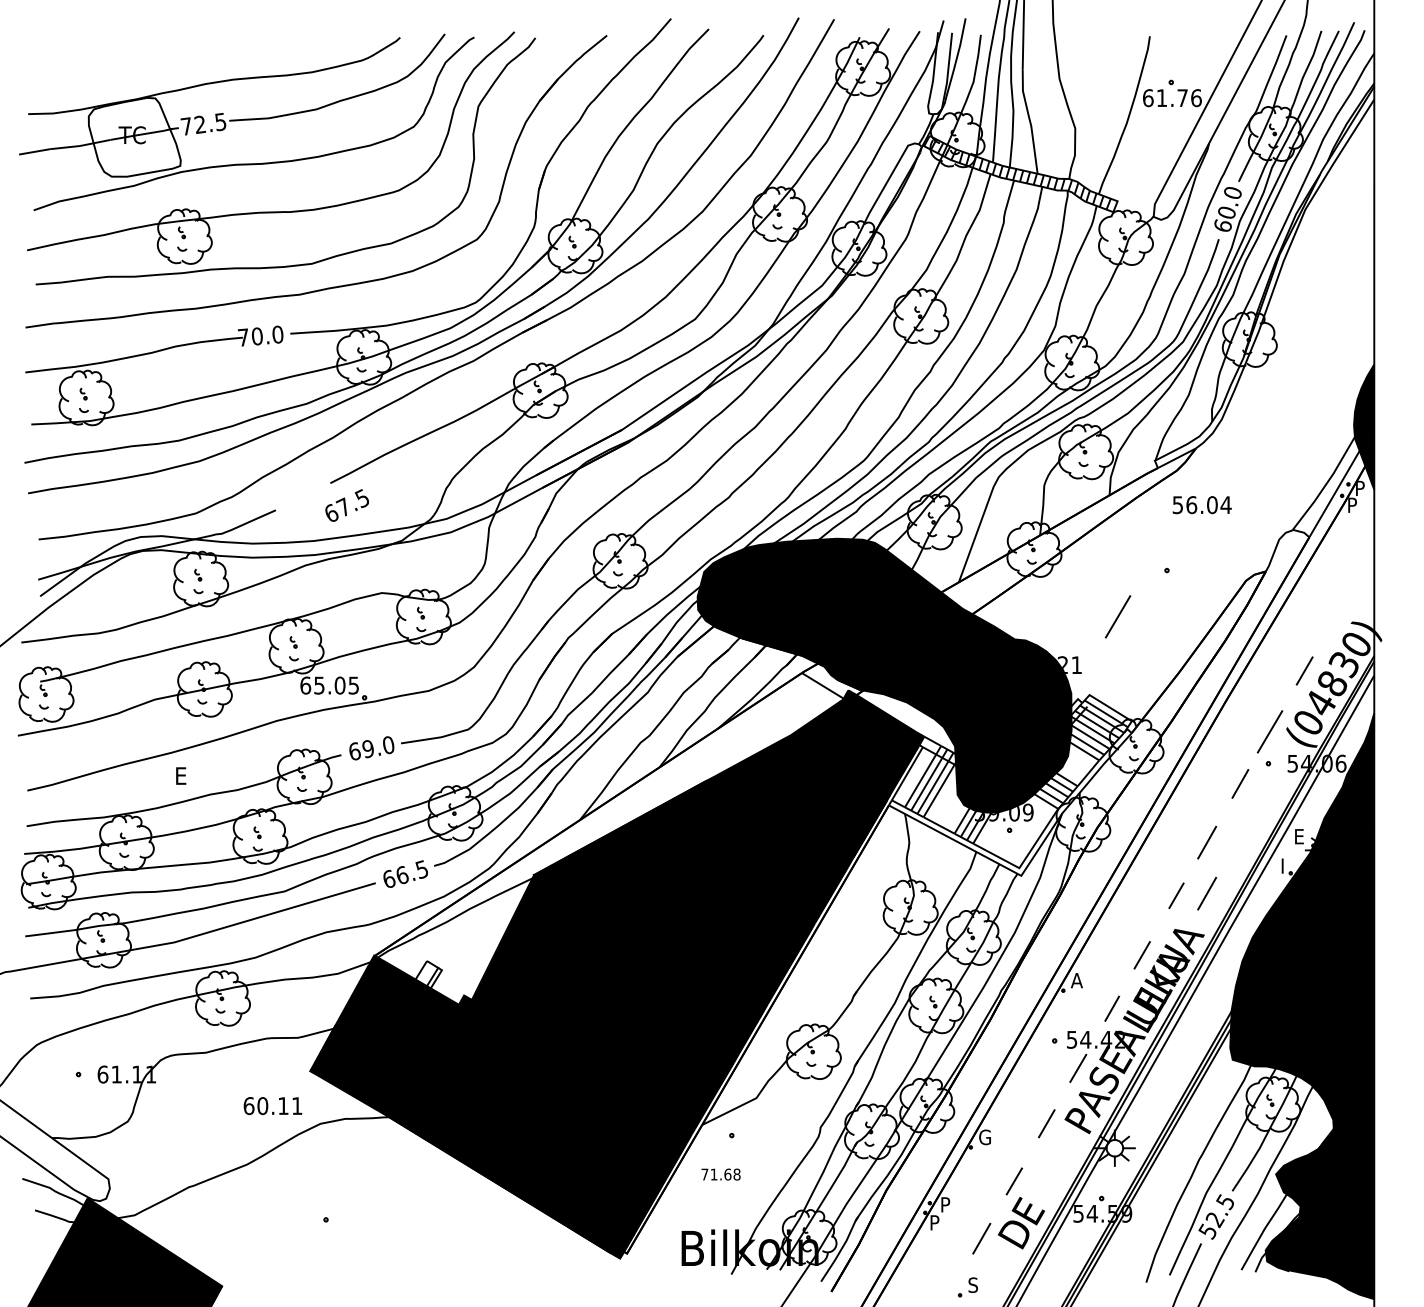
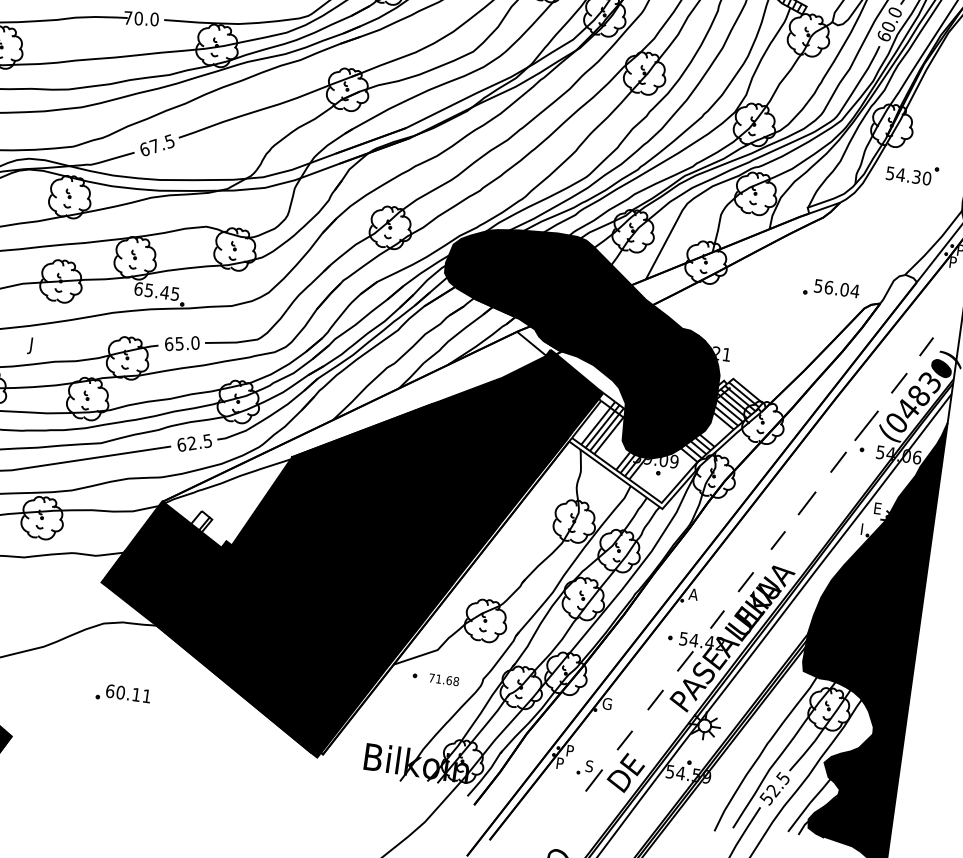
part: (1283, 397) -> (912, 173), added
text: (347, 505) -> (157, 145), moved
text: (1201, 505) -> (836, 288), moved
line: (1117, 616) -> (762, 322), removed
line: (1333, 618) -> (926, 346), added
text: (339, 685) -> (164, 292), 65.05 -> 65.45
text: (367, 748) -> (179, 343), 69.0 -> 65.0
text: (179, 778) -> (33, 346), E -> J
text: (402, 875) -> (192, 443), 66.5 -> 62.5
line: (1207, 893) -> (802, 542), removed
text: (272, 1106) -> (128, 694), moved
text: (720, 1174) -> (443, 679), moved
part: (967, 1287) -> (584, 767), moved

